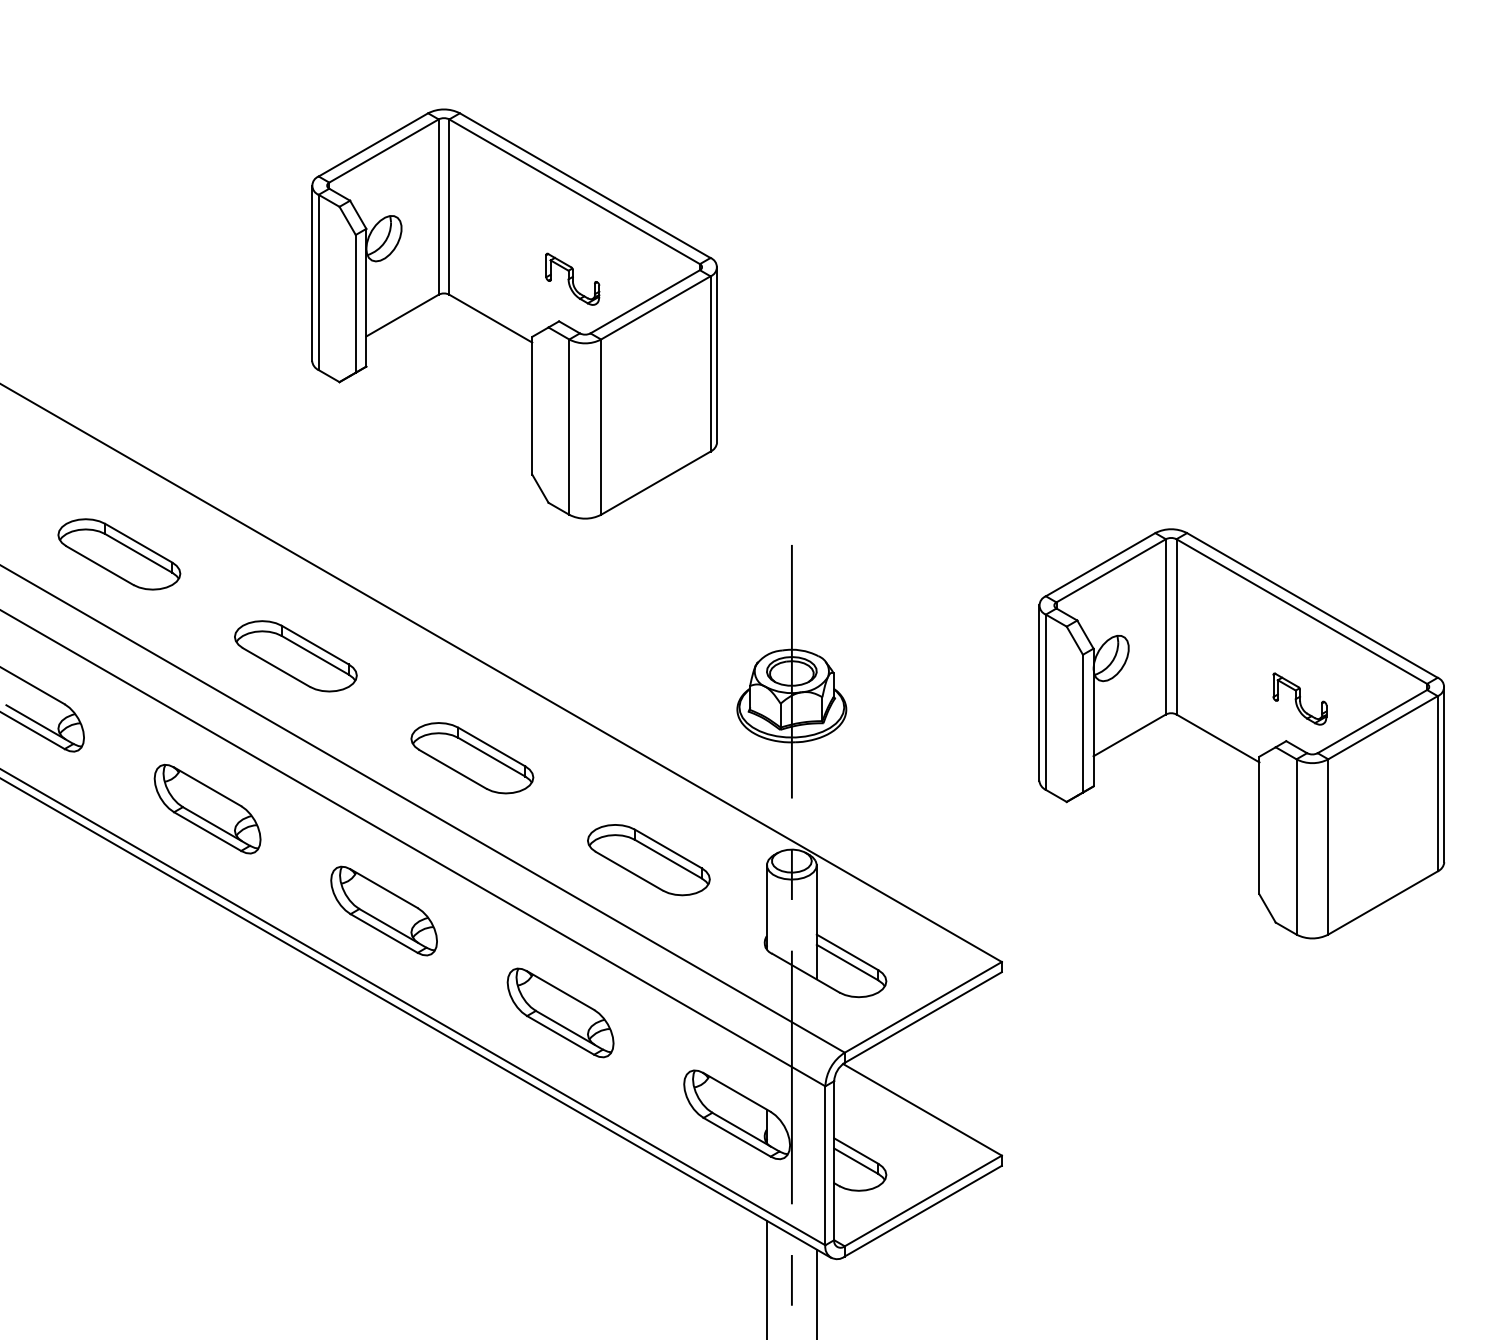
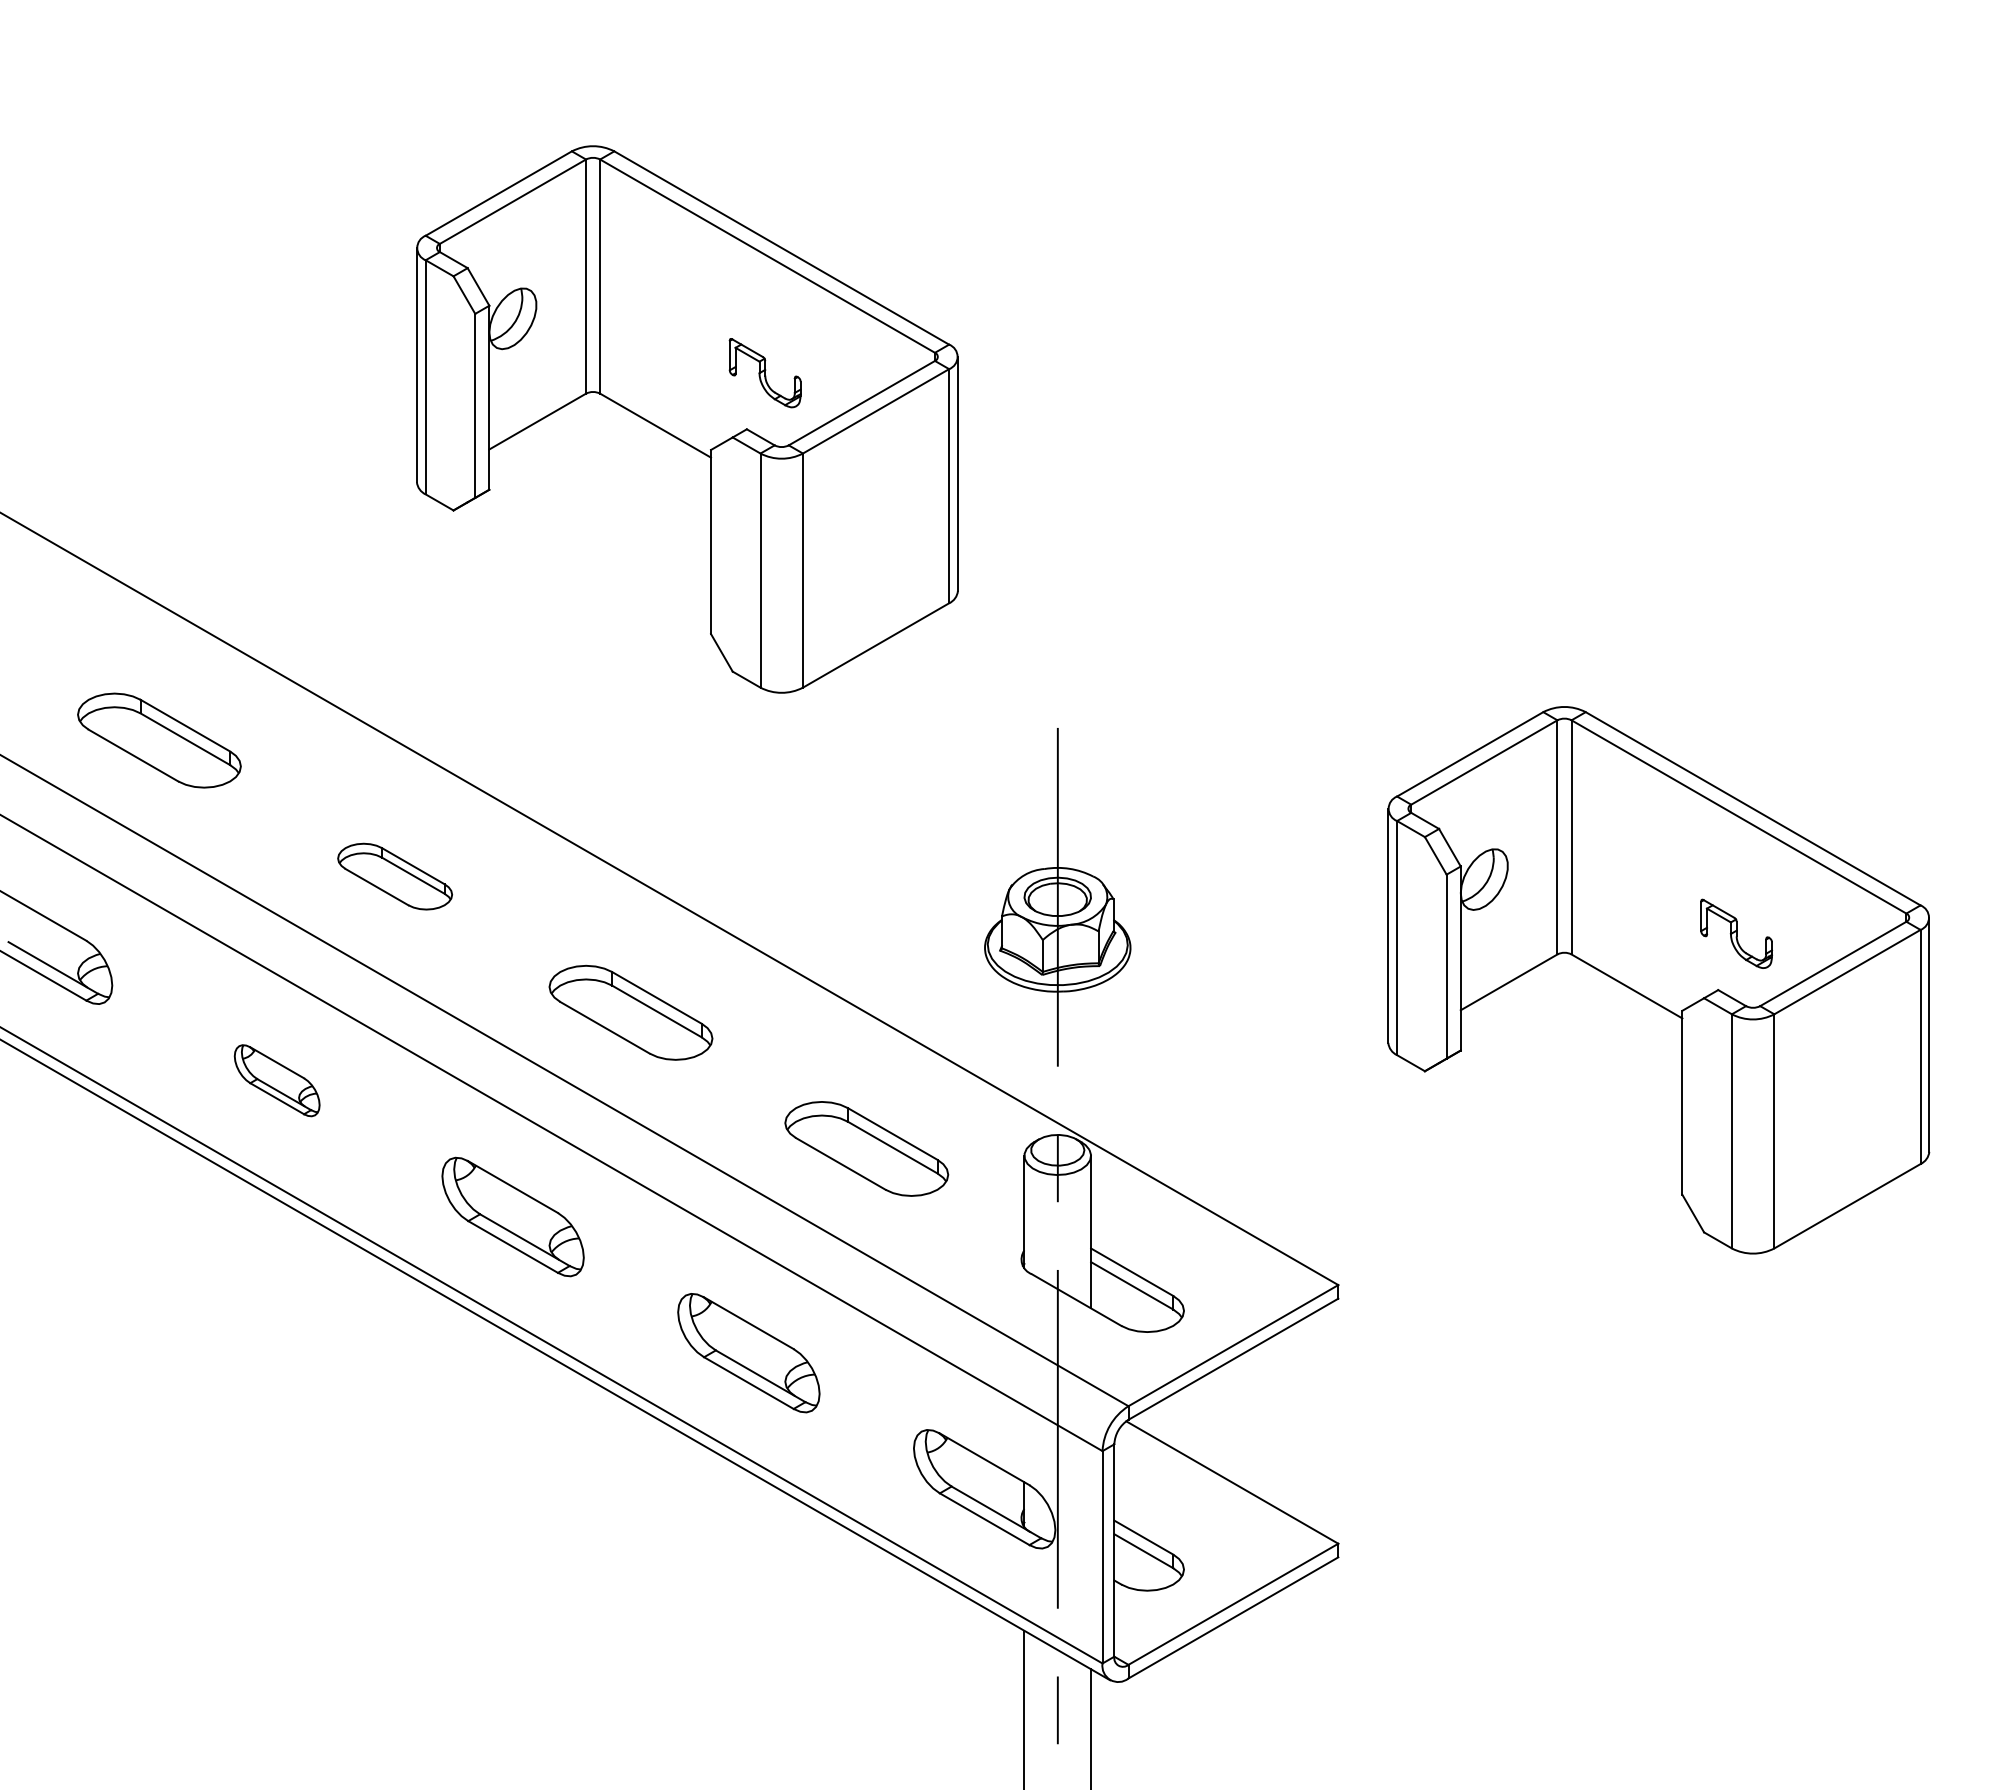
part: (295, 656) -> (394, 876), size x0.7
part: (207, 808) -> (276, 1080), size x0.6

